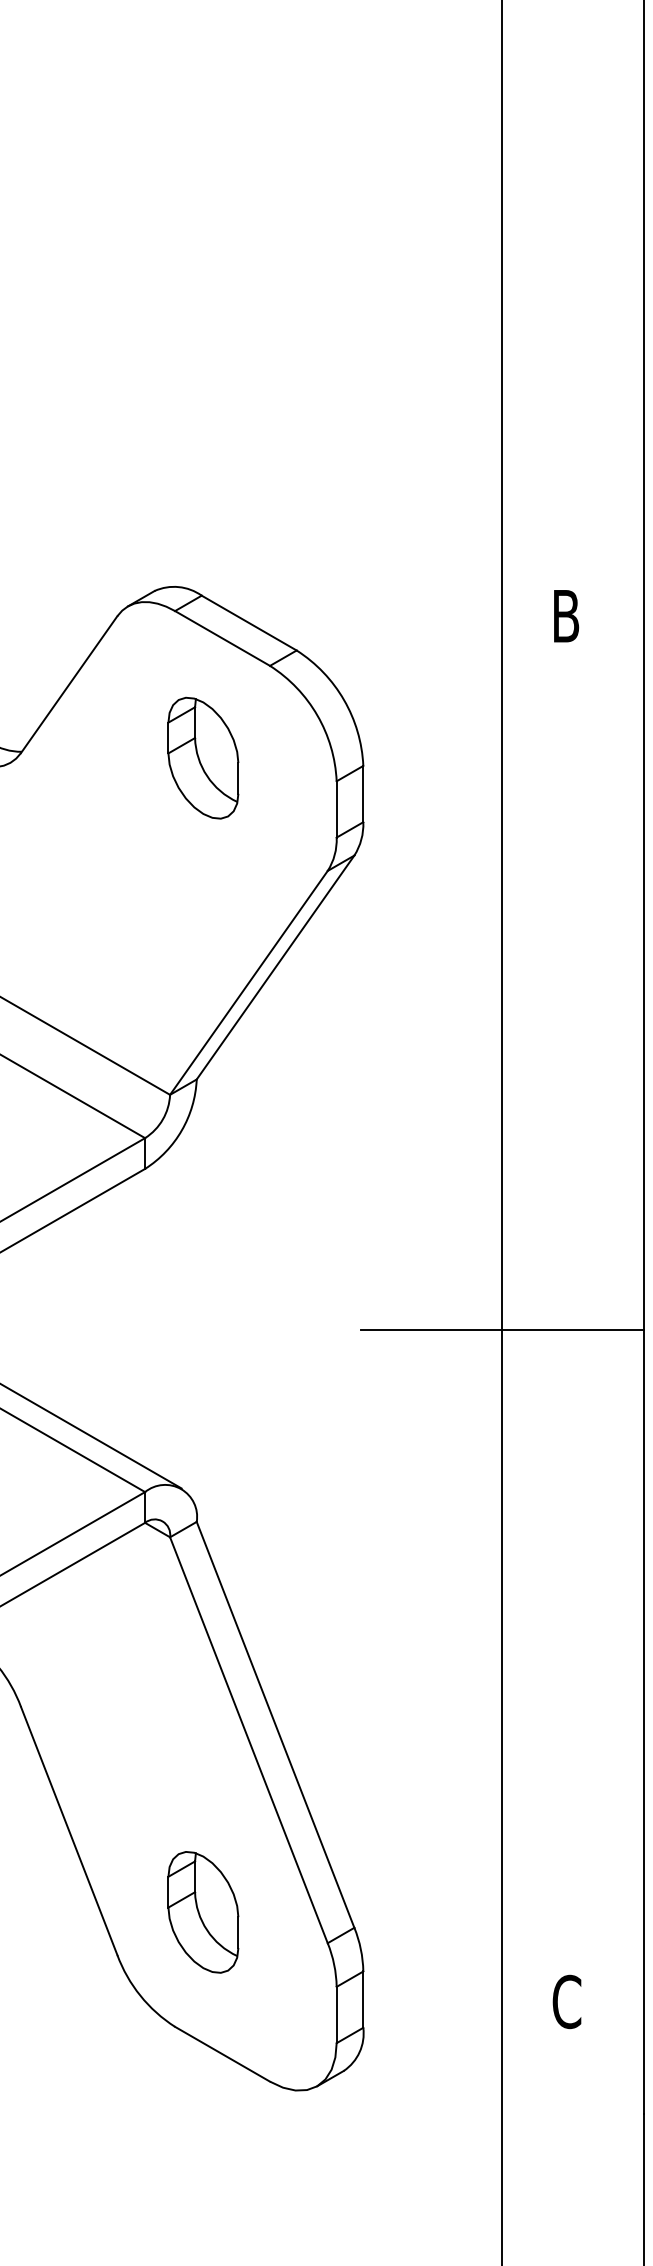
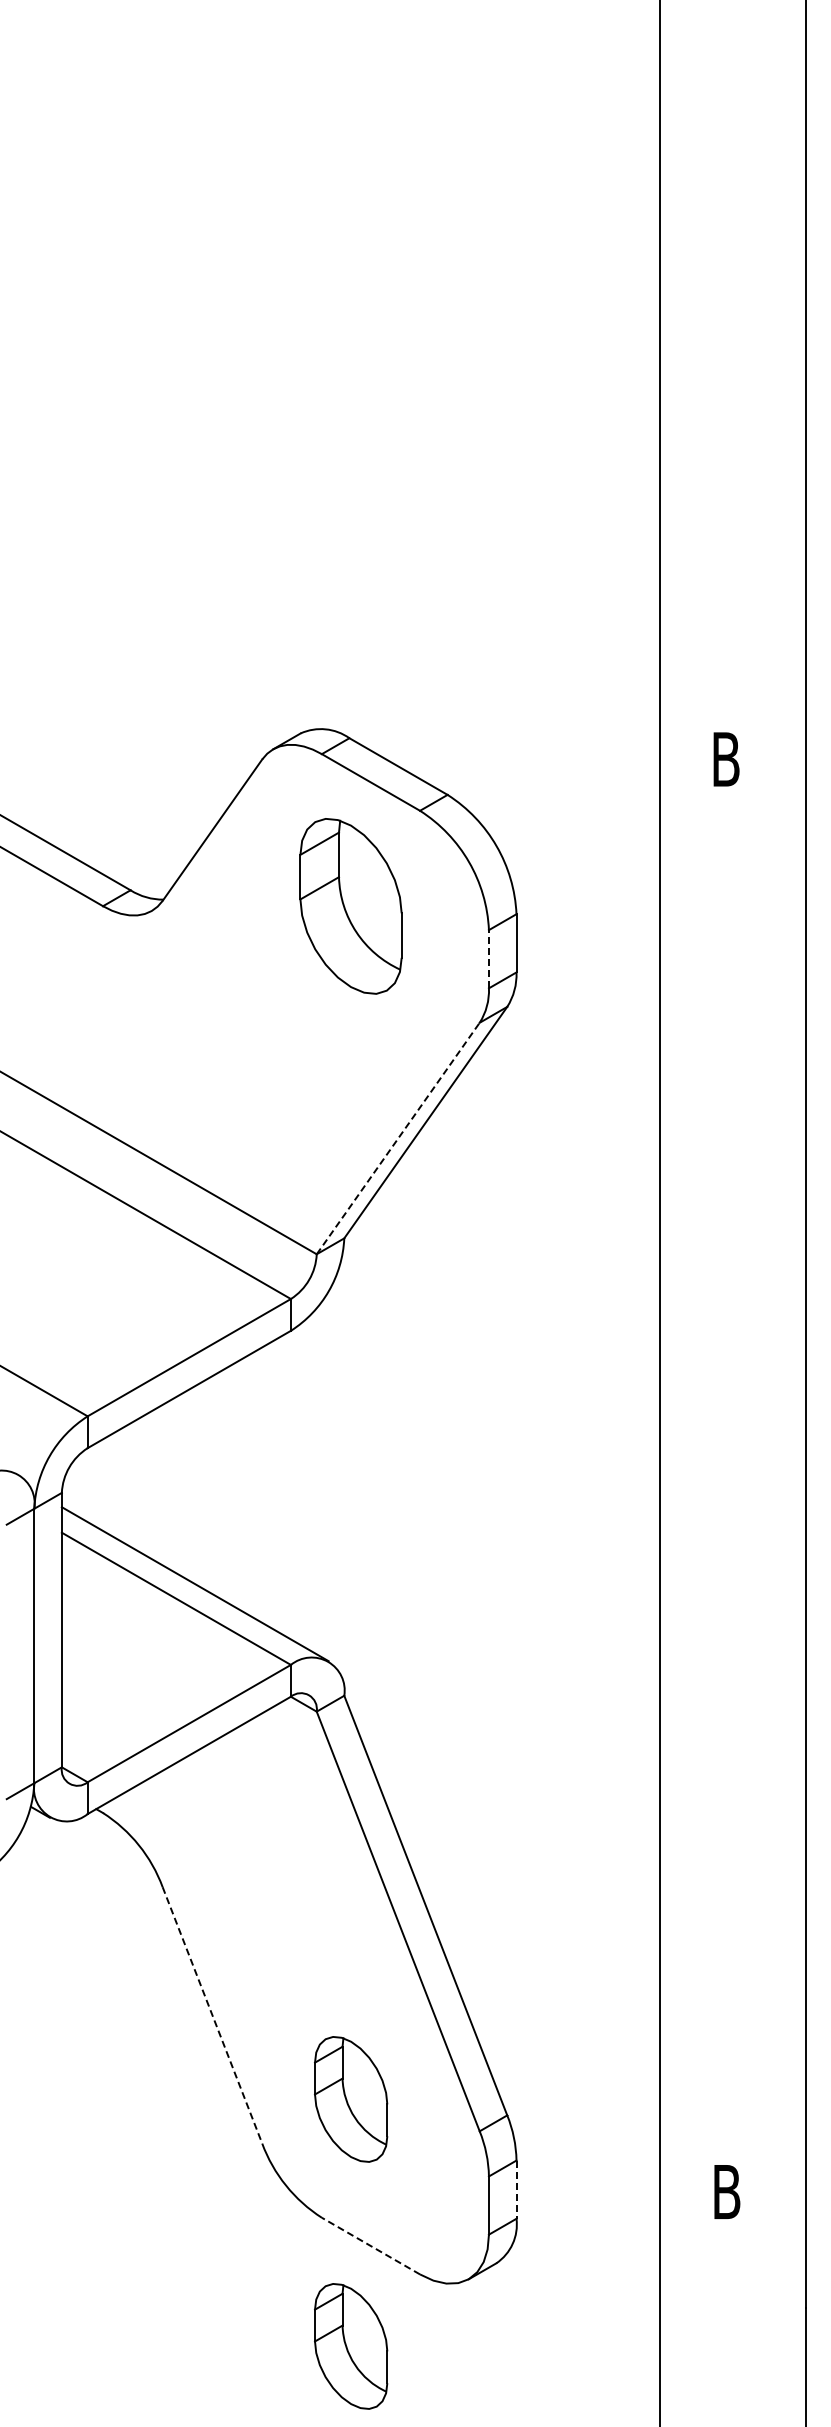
part: (203, 757) -> (351, 905), size x1.4
line: (336, 808) -> (488, 958), solid -> dashed
line: (249, 982) -> (398, 1138), solid -> dashed
line: (501, 1330) -> (659, 1497), removed
line: (69, 1831) -> (212, 2015), solid -> dashed
line: (363, 2000) -> (516, 2190), solid -> dashed
text: (566, 2002) -> (726, 2192), C -> B
line: (222, 2054) -> (370, 2246), solid -> dashed
part: (203, 2151) -> (351, 2346), added

